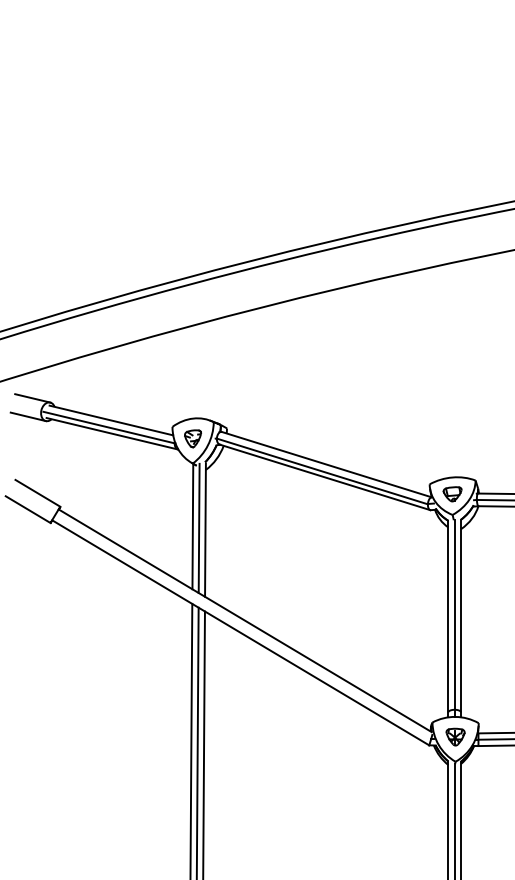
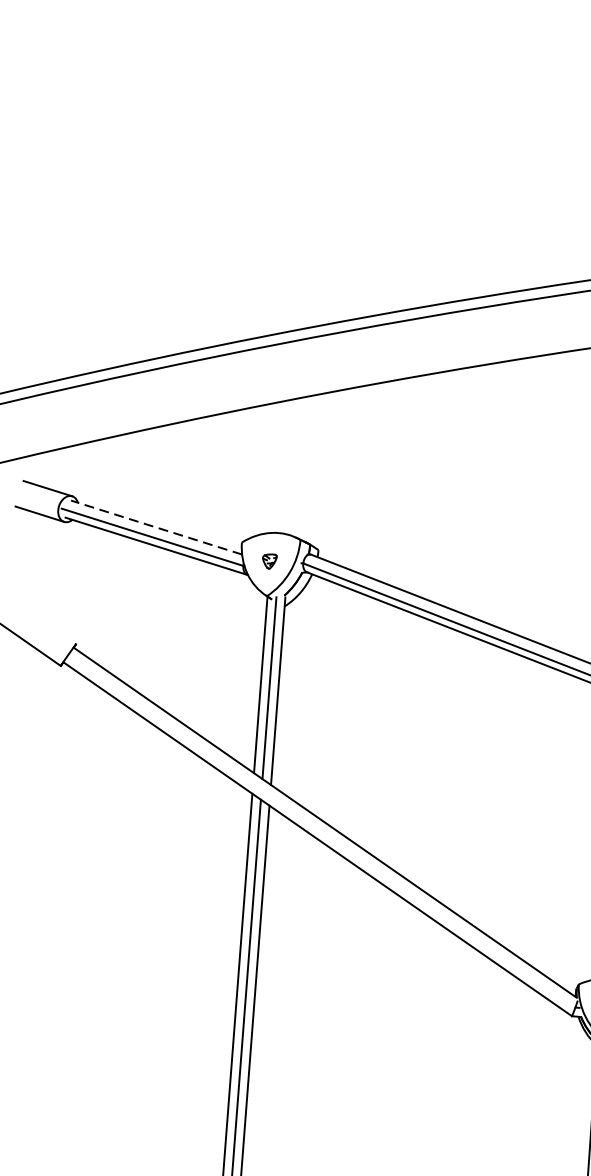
line: (111, 420) -> (156, 527), solid -> dashed
part: (192, 438) -> (268, 560), size x0.6
line: (37, 492) -> (45, 621), removed

